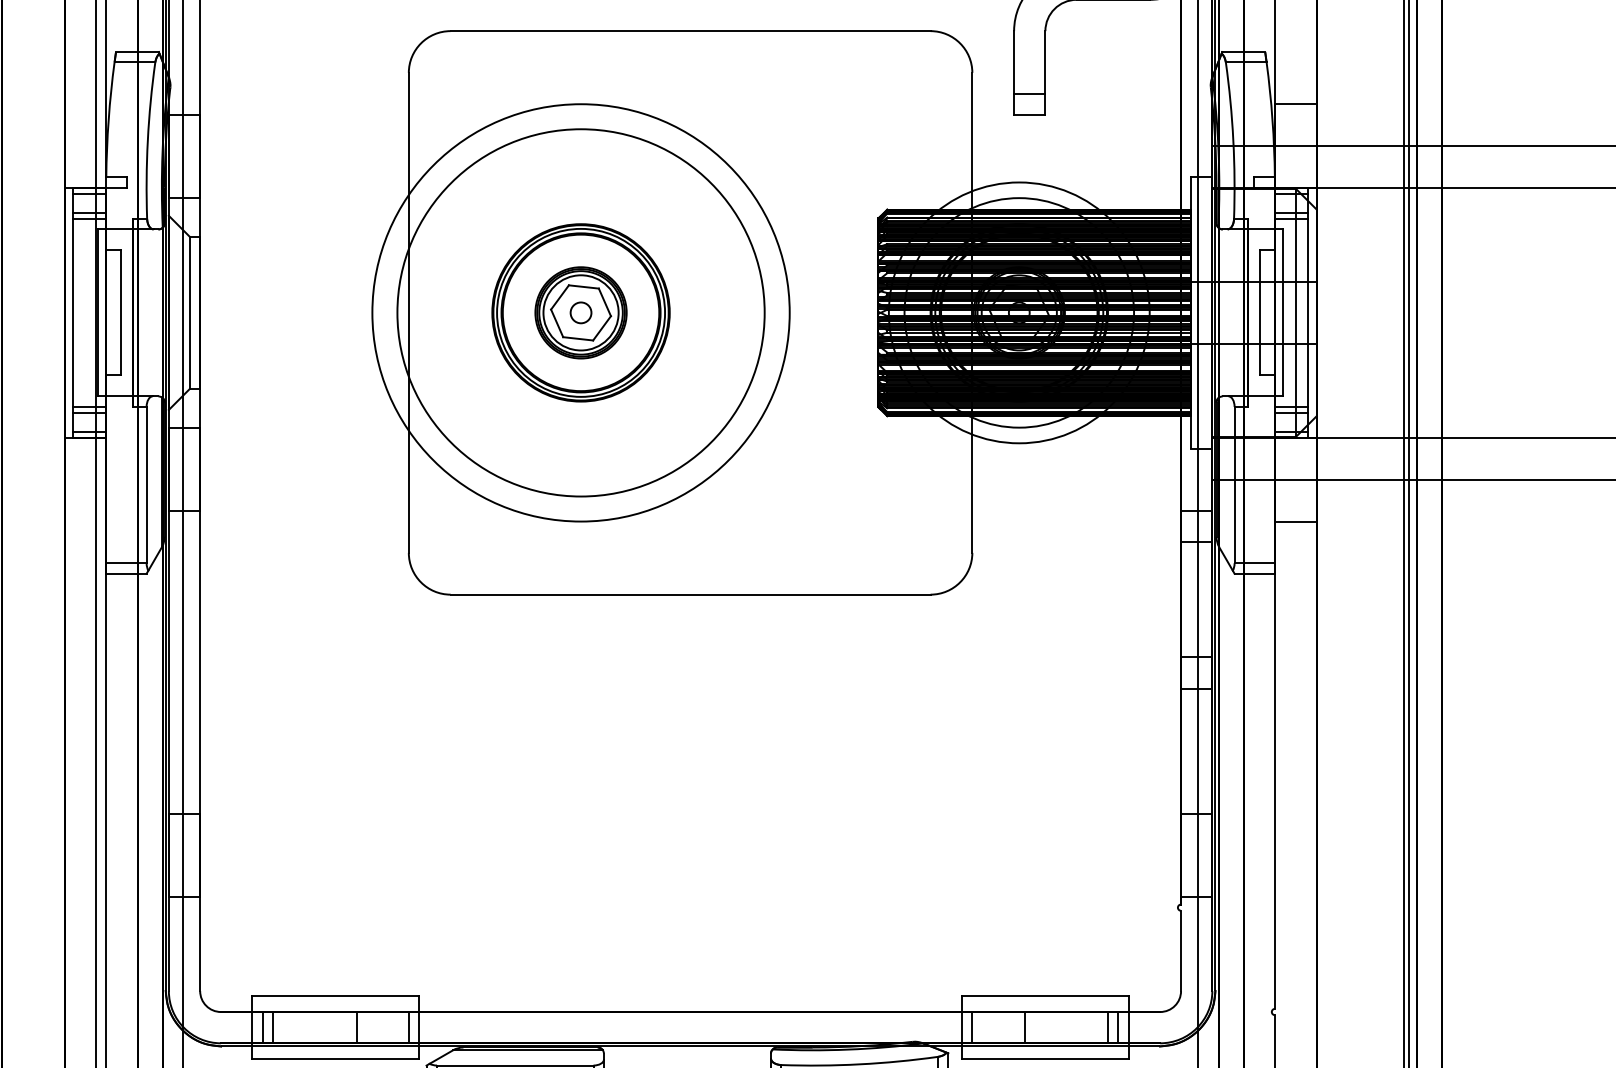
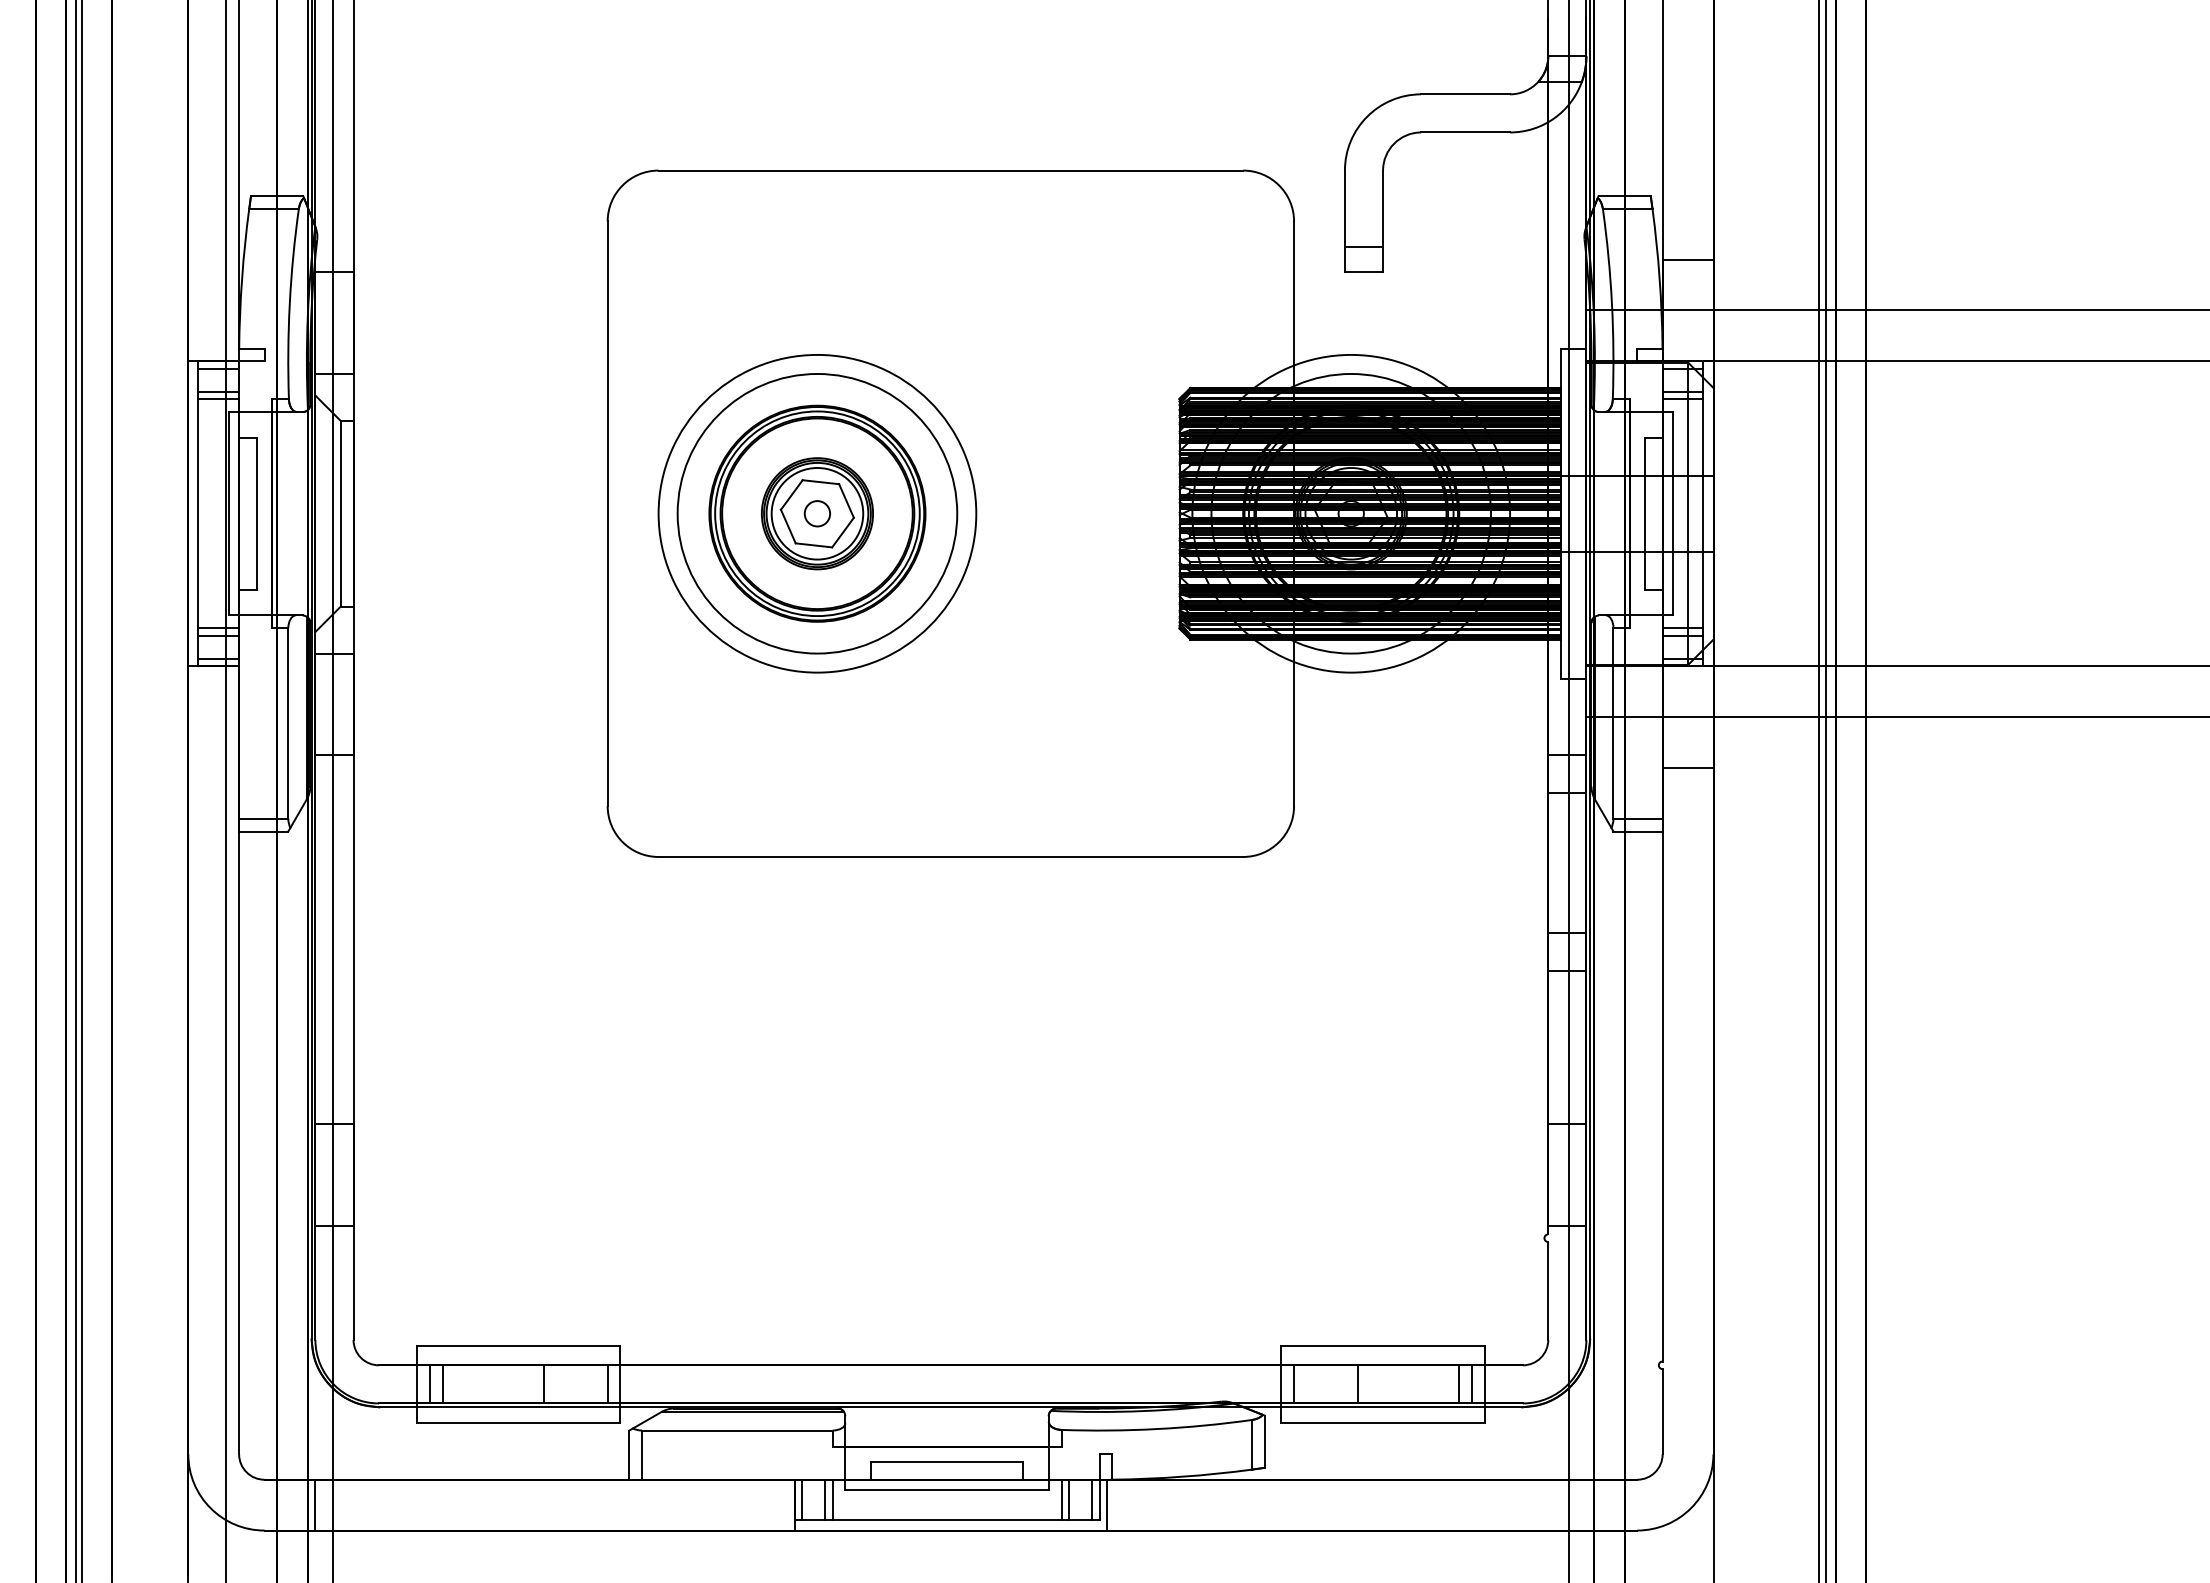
circle: (581, 312) -> (817, 513), size x0.62
circle: (581, 312) -> (817, 513), size x0.62

